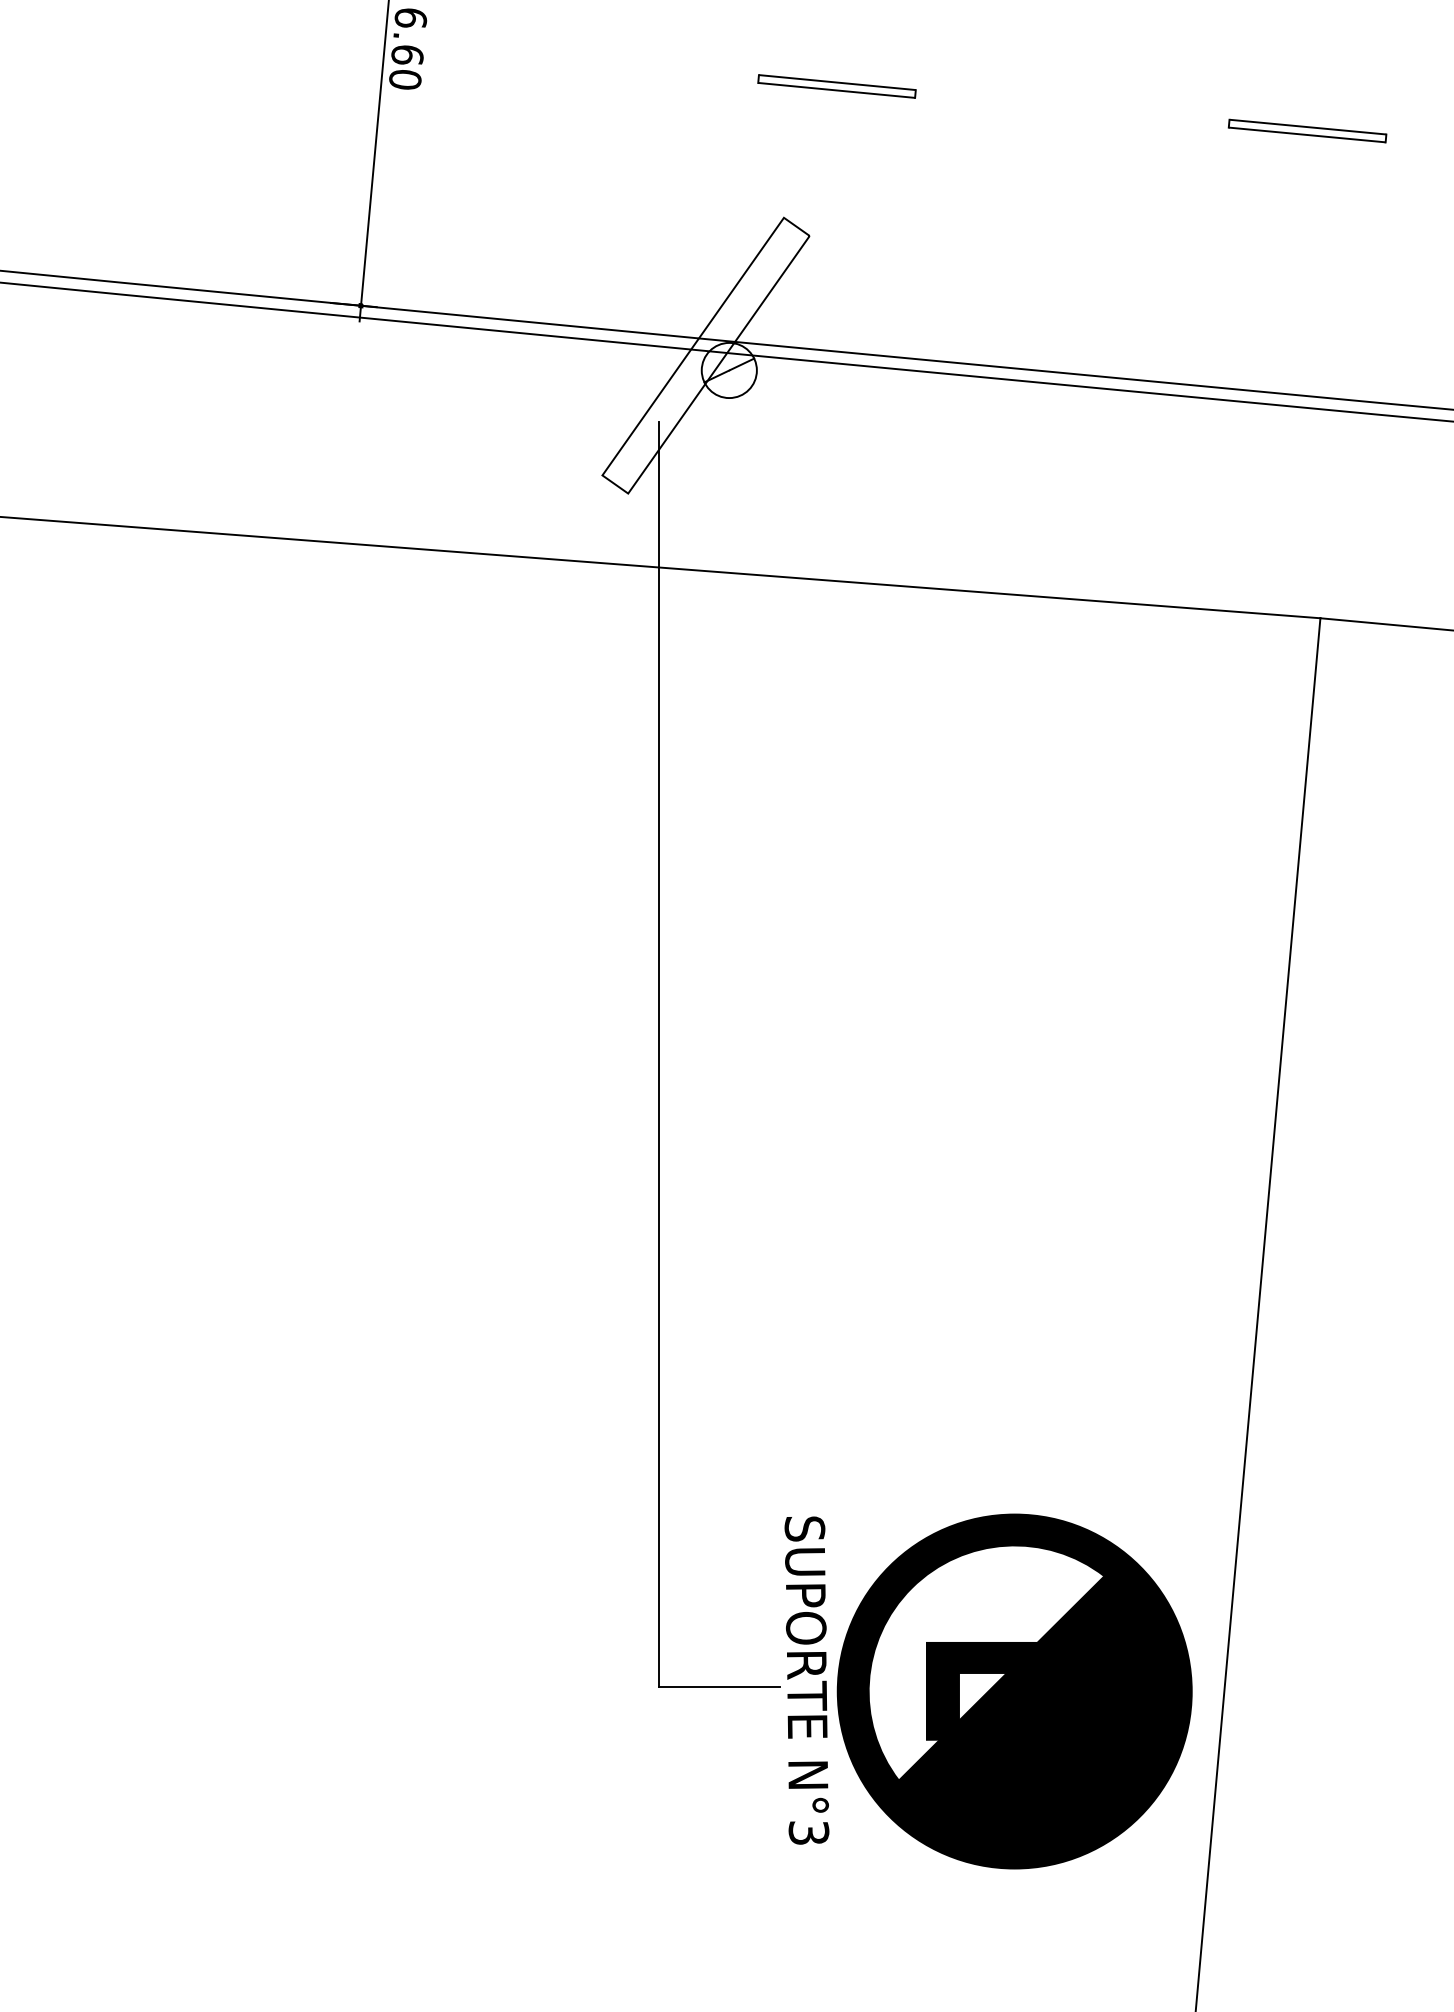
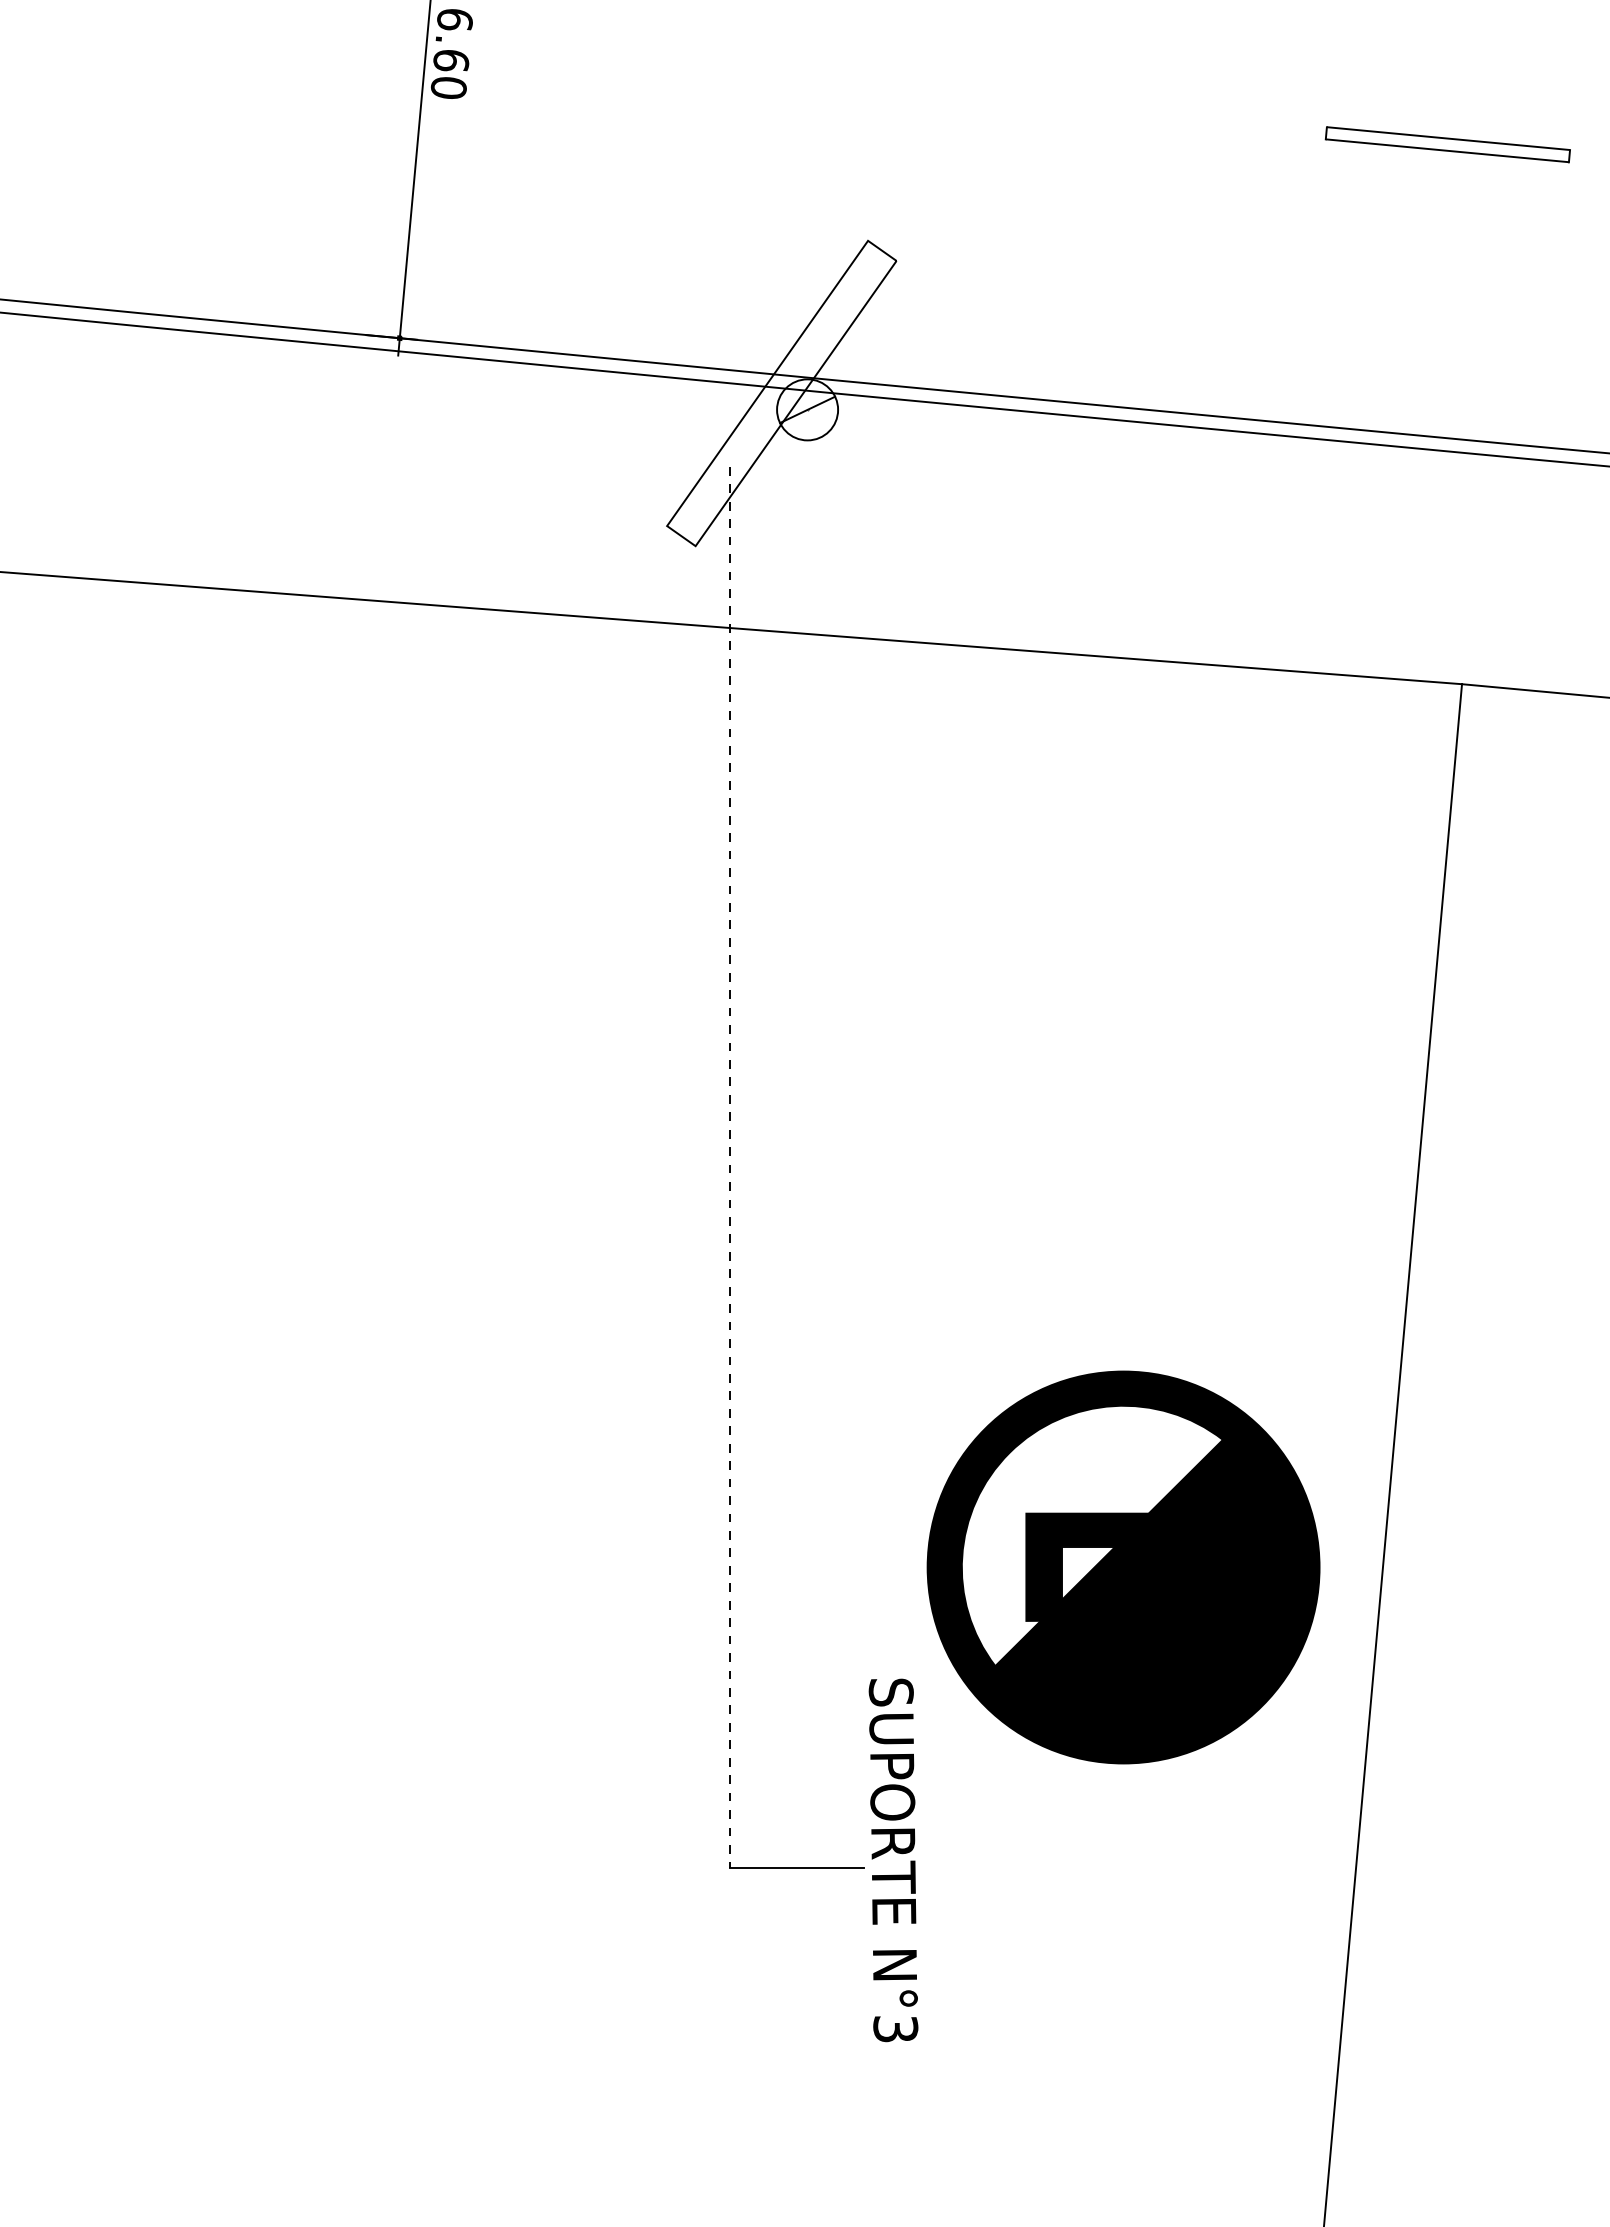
part: (836, 85) -> (926, 94), removed
part: (1307, 130) -> (1447, 144), size x1.4
line: (658, 1054) -> (729, 1167), solid -> dashed
part: (1014, 1691) -> (1123, 1567), moved

